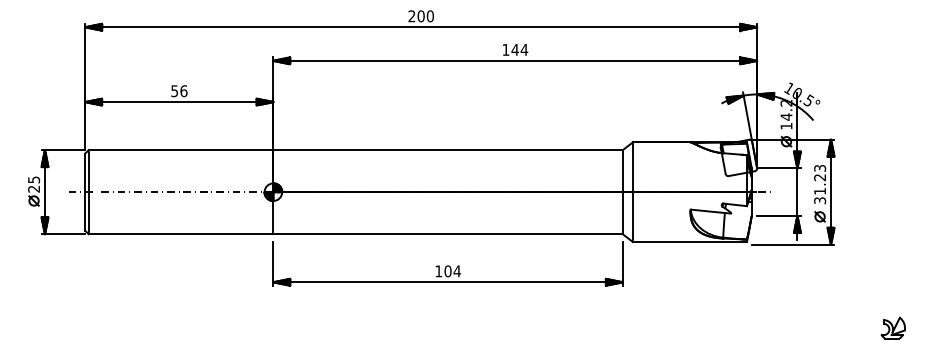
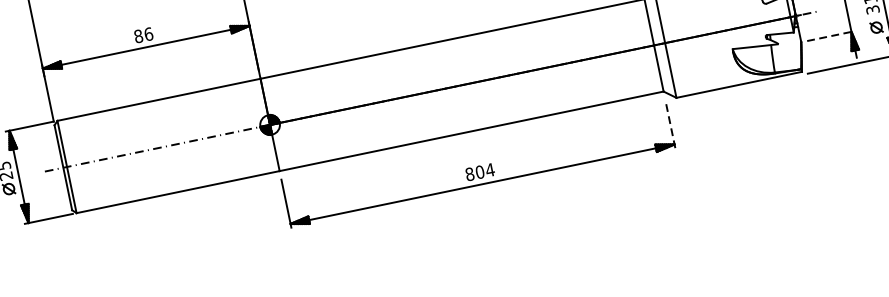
text: (174, 91) -> (138, 36), 56 -> 86
line: (778, 216) -> (830, 36), solid -> dashed
line: (622, 263) -> (670, 123), solid -> dashed
text: (438, 271) -> (469, 174), 104 -> 804

